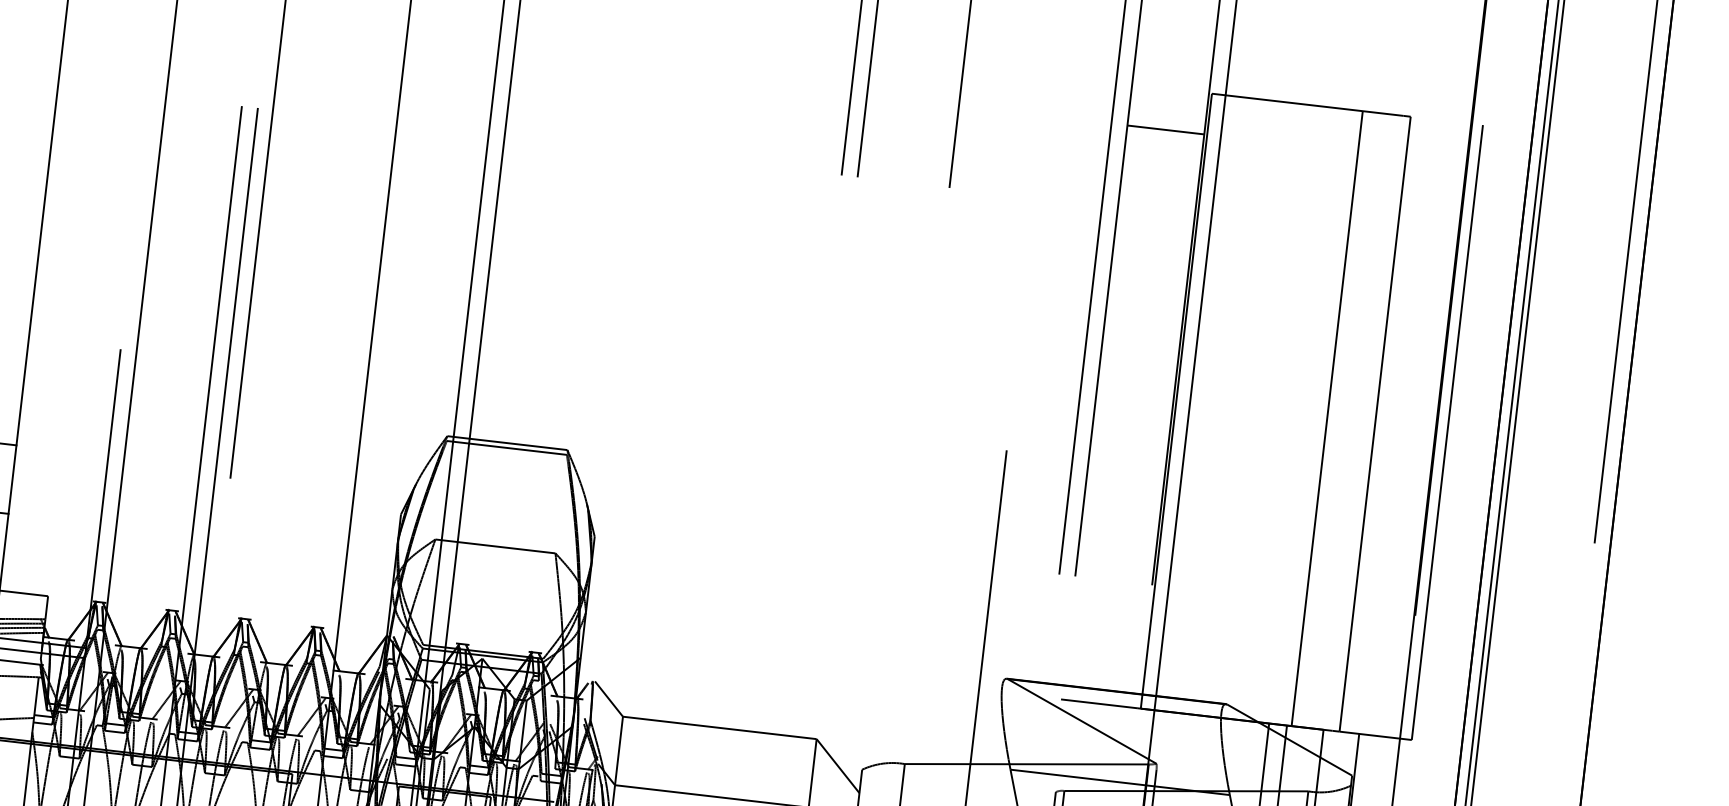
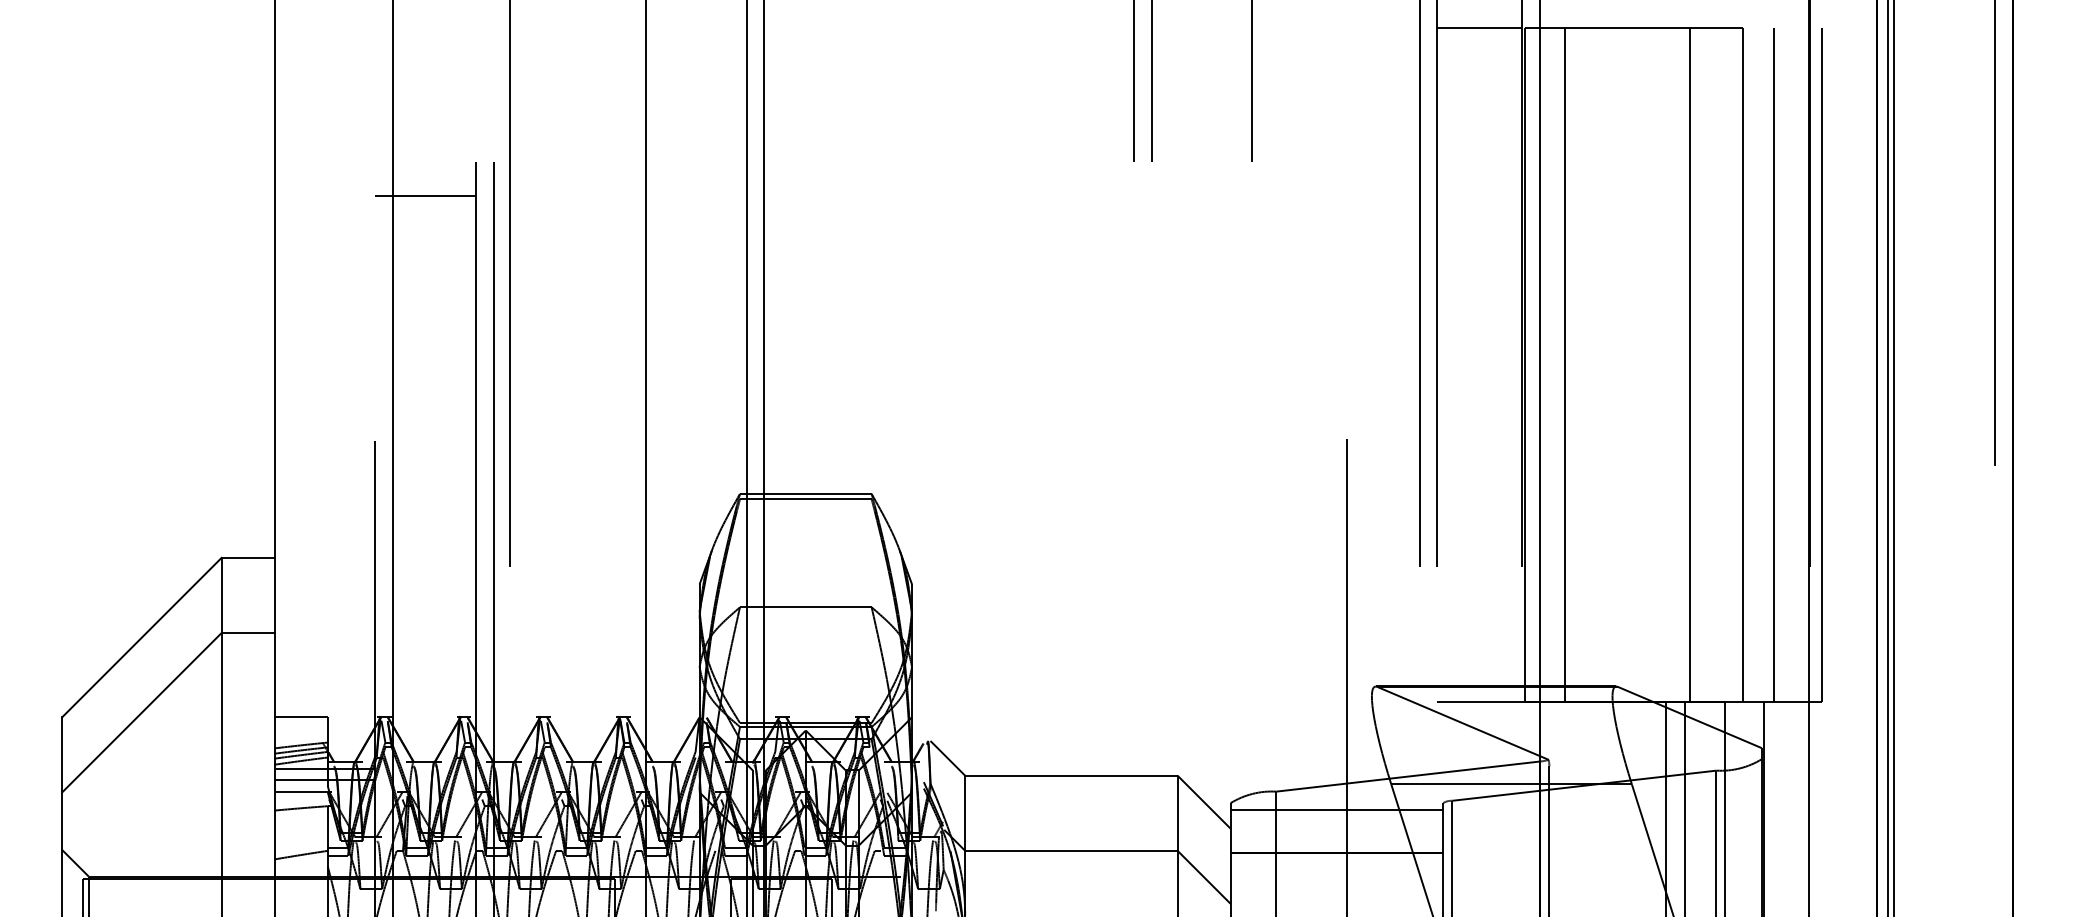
line: (1166, 129) -> (1479, 27), moved
line: (192, 131) -> (425, 196), added
line: (1213, 405) -> (1565, 364), added
line: (1404, 427) -> (1774, 364), added
line: (957, 786) -> (1336, 809), added

